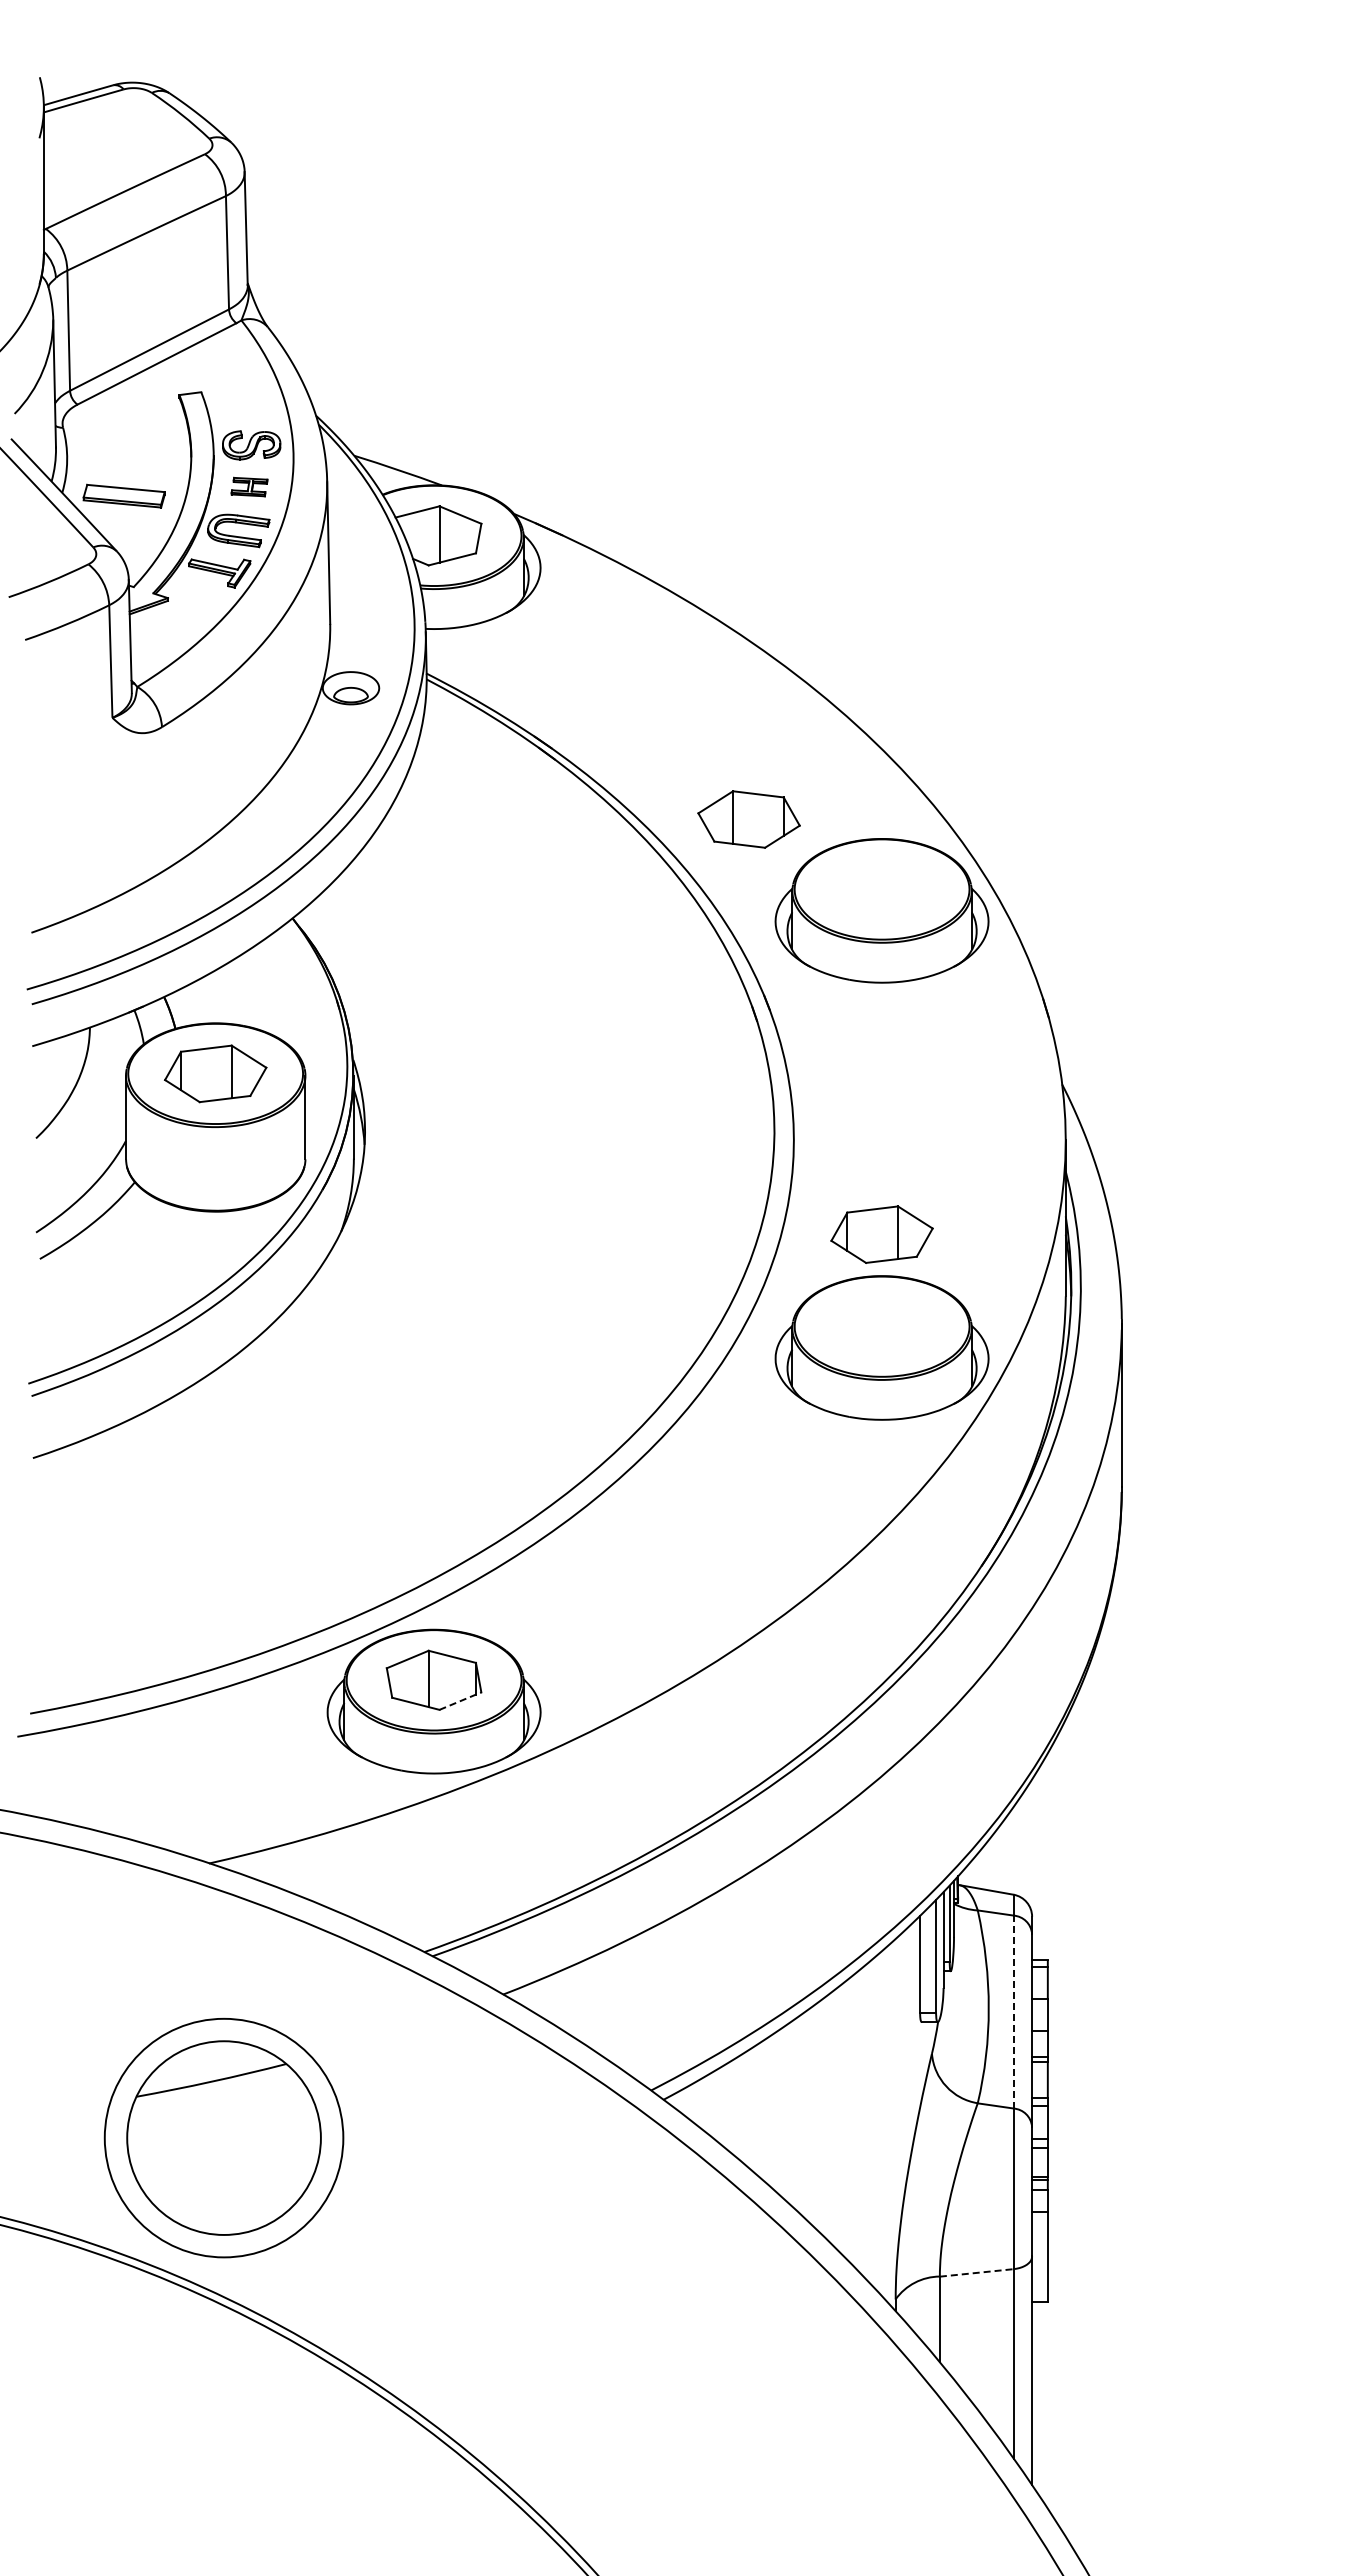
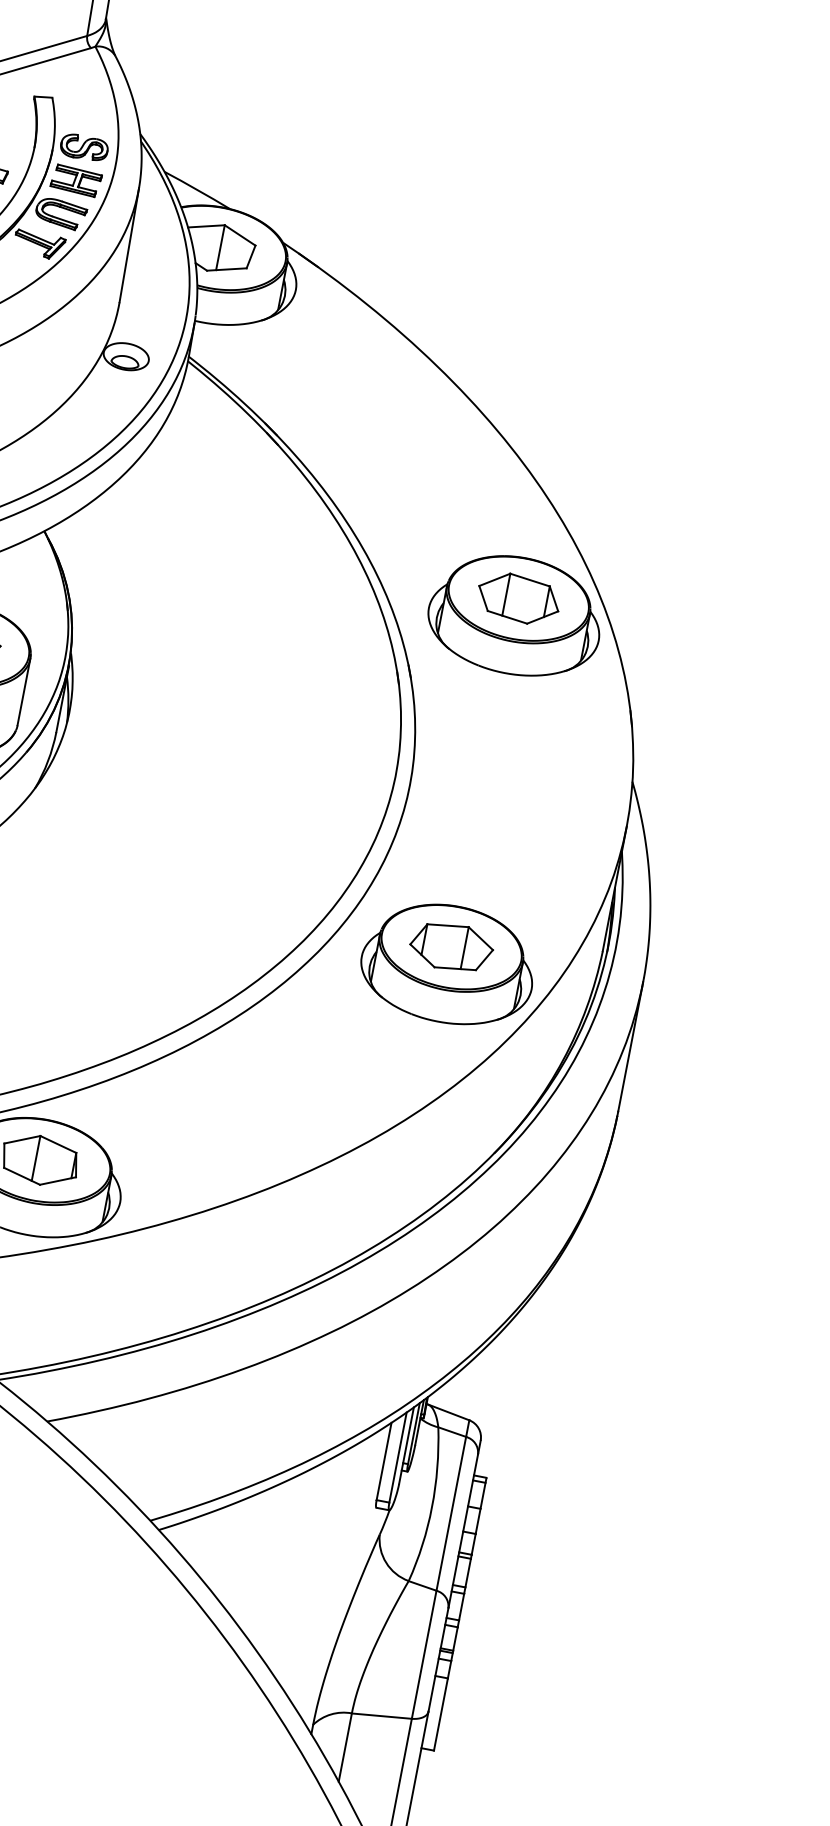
part: (249, 486) -> (76, 180), size x1.67
part: (748, 819) -> (518, 598), moved
part: (881, 1234) -> (451, 946), moved
line: (460, 1701) -> (58, 1181), dashed -> solid
line: (1013, 2011) -> (451, 1513), dashed -> solid
line: (977, 2272) -> (382, 1715), dashed -> solid

